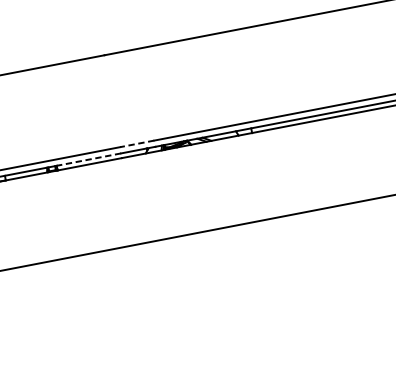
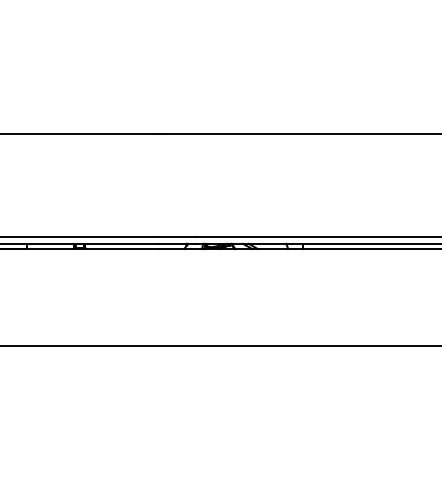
line: (136, 143) -> (176, 236), dashed -> solid
line: (88, 159) -> (121, 243), dashed -> solid

